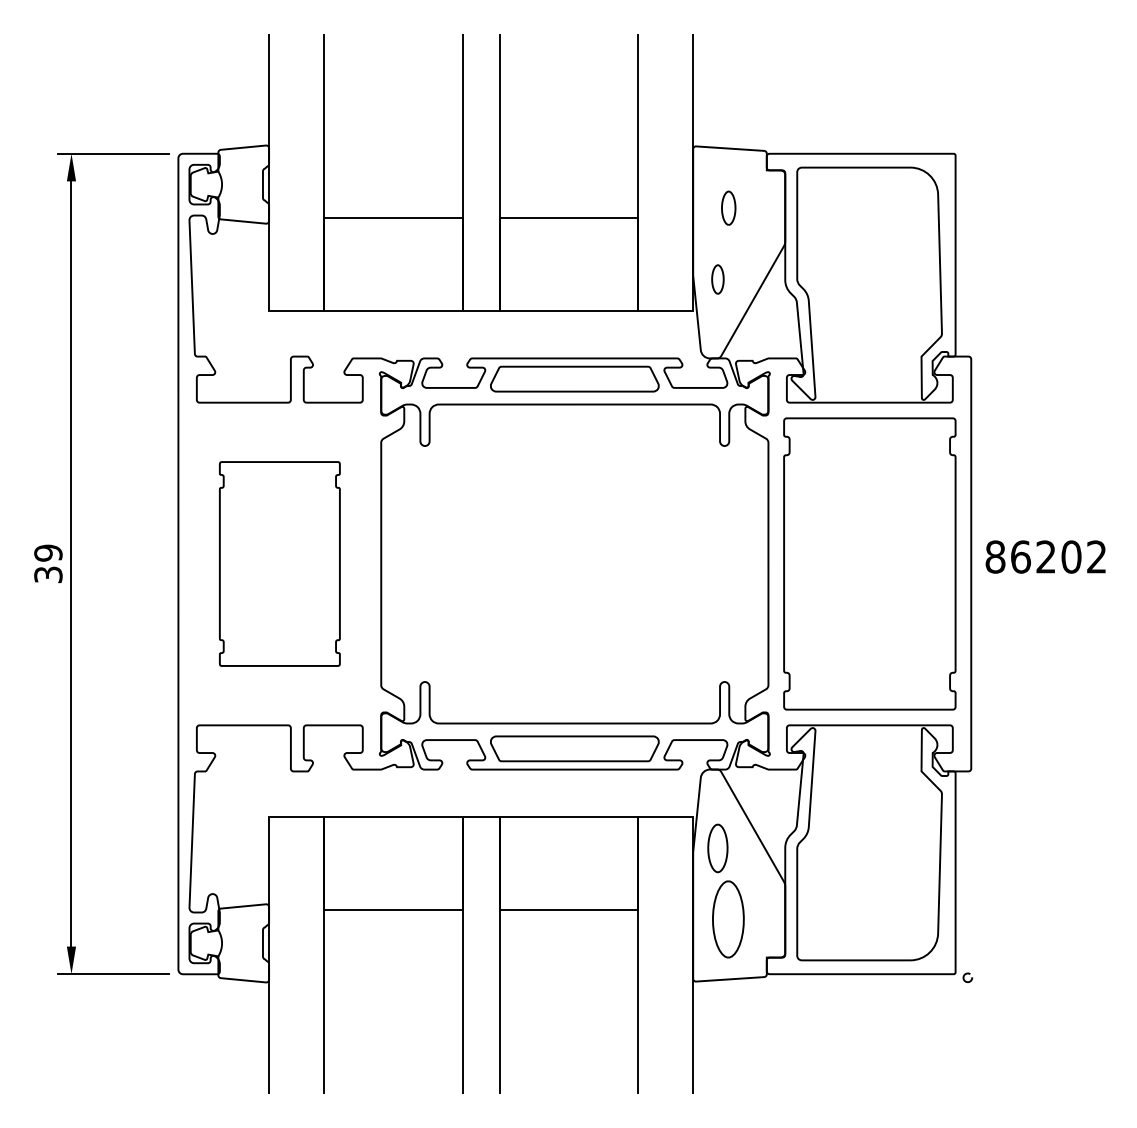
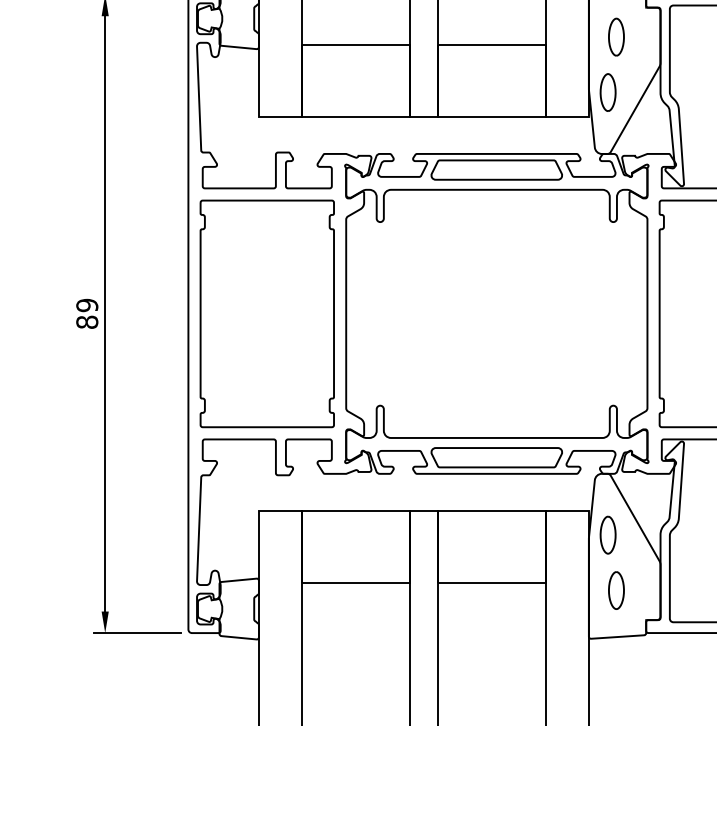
part: (728, 207) -> (616, 36), size x1.43
part: (717, 279) -> (607, 92), size x1.67
part: (279, 563) -> (267, 313), size x1.43
text: (48, 574) -> (87, 322), 39 -> 89
part: (728, 919) -> (616, 590), size x0.62

